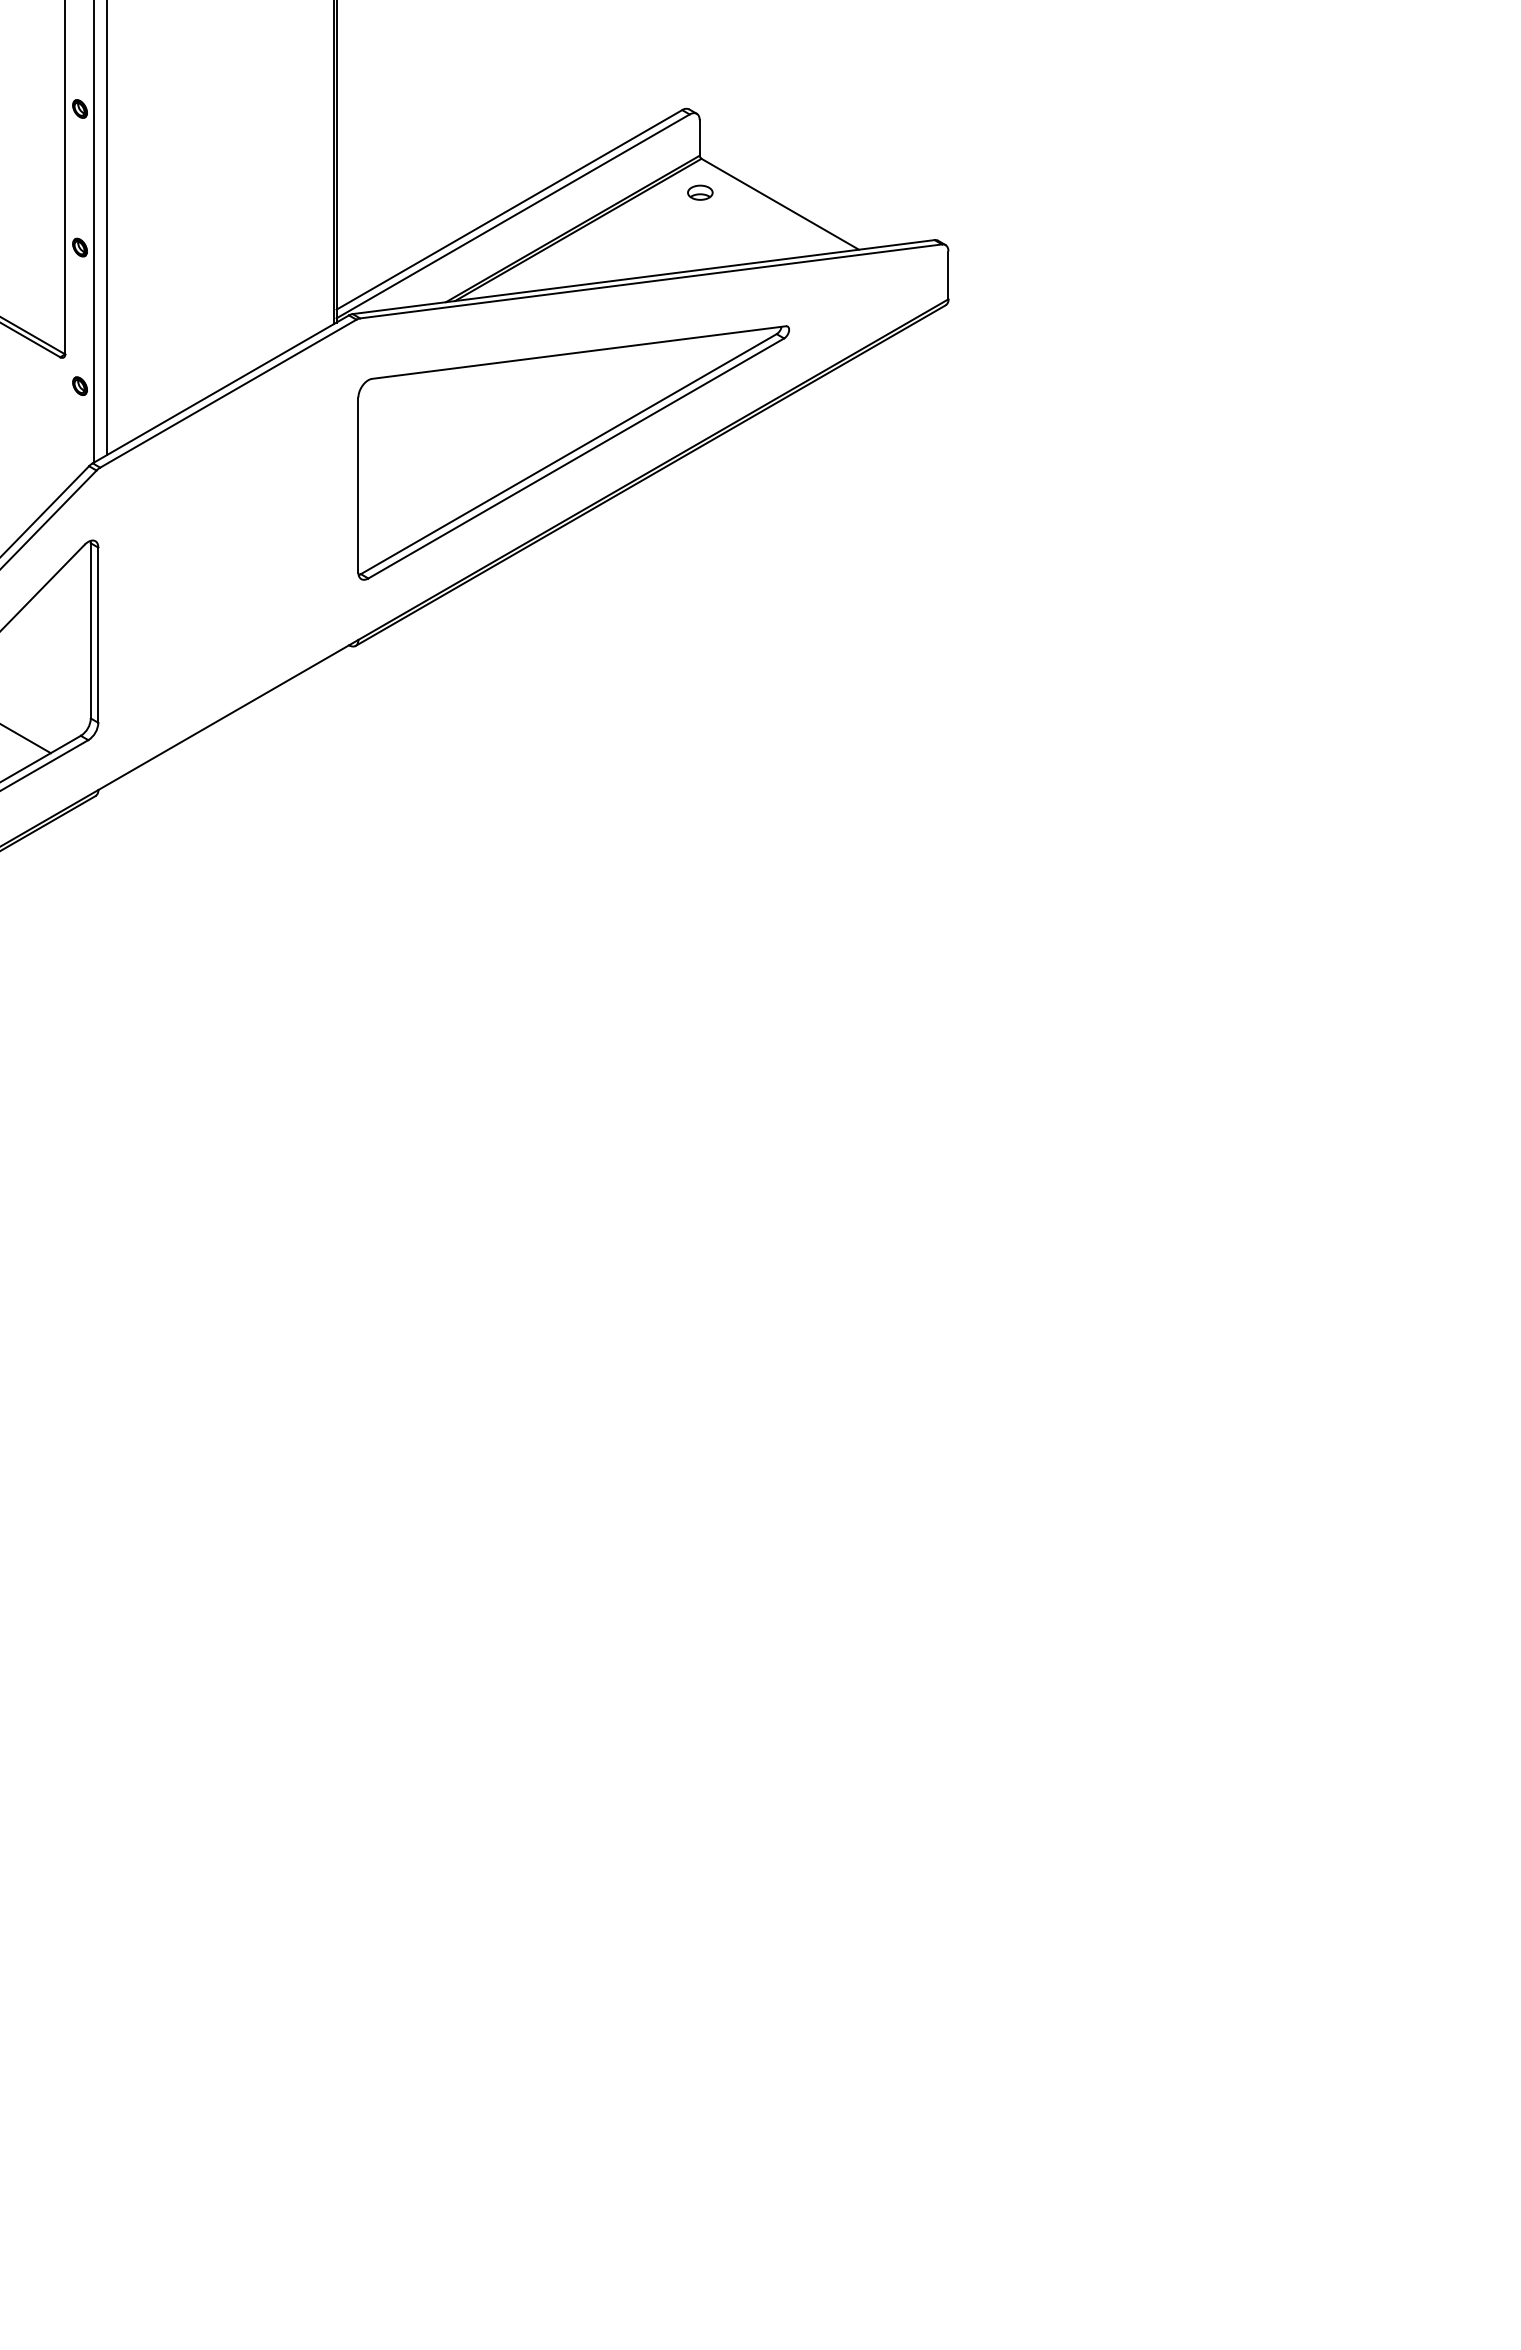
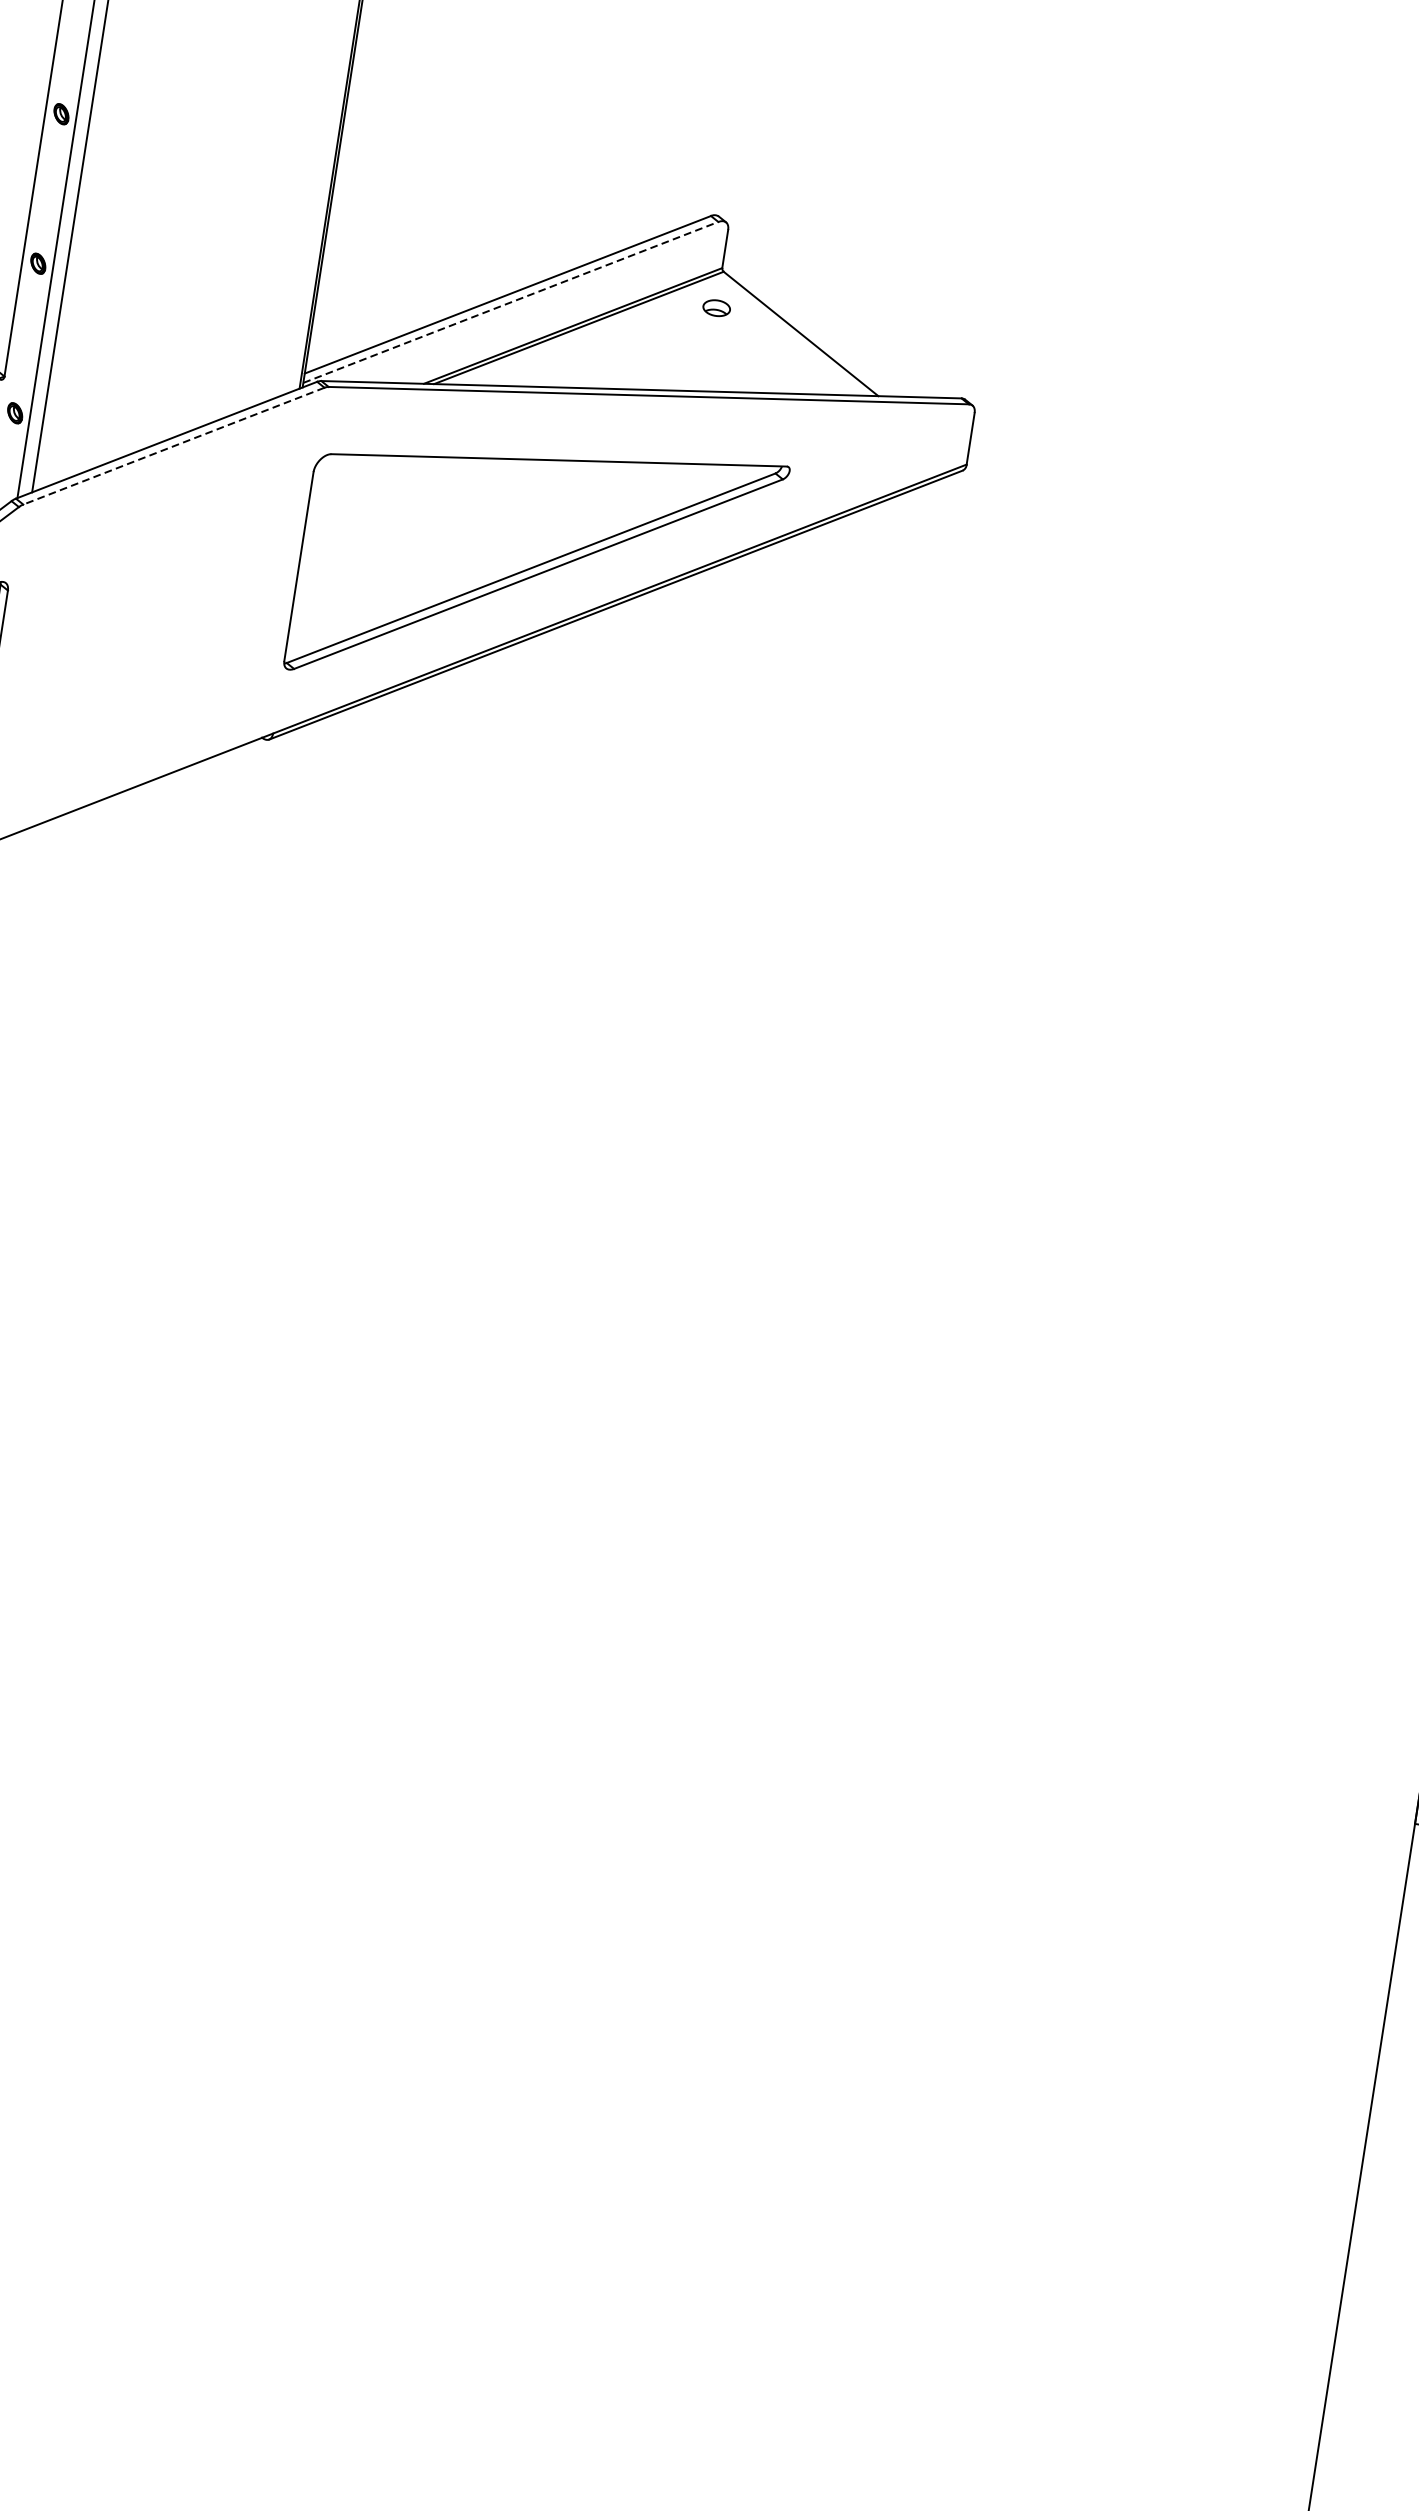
line: (513, 216) -> (511, 302), solid -> dashed
line: (228, 393) -> (174, 445), solid -> dashed

